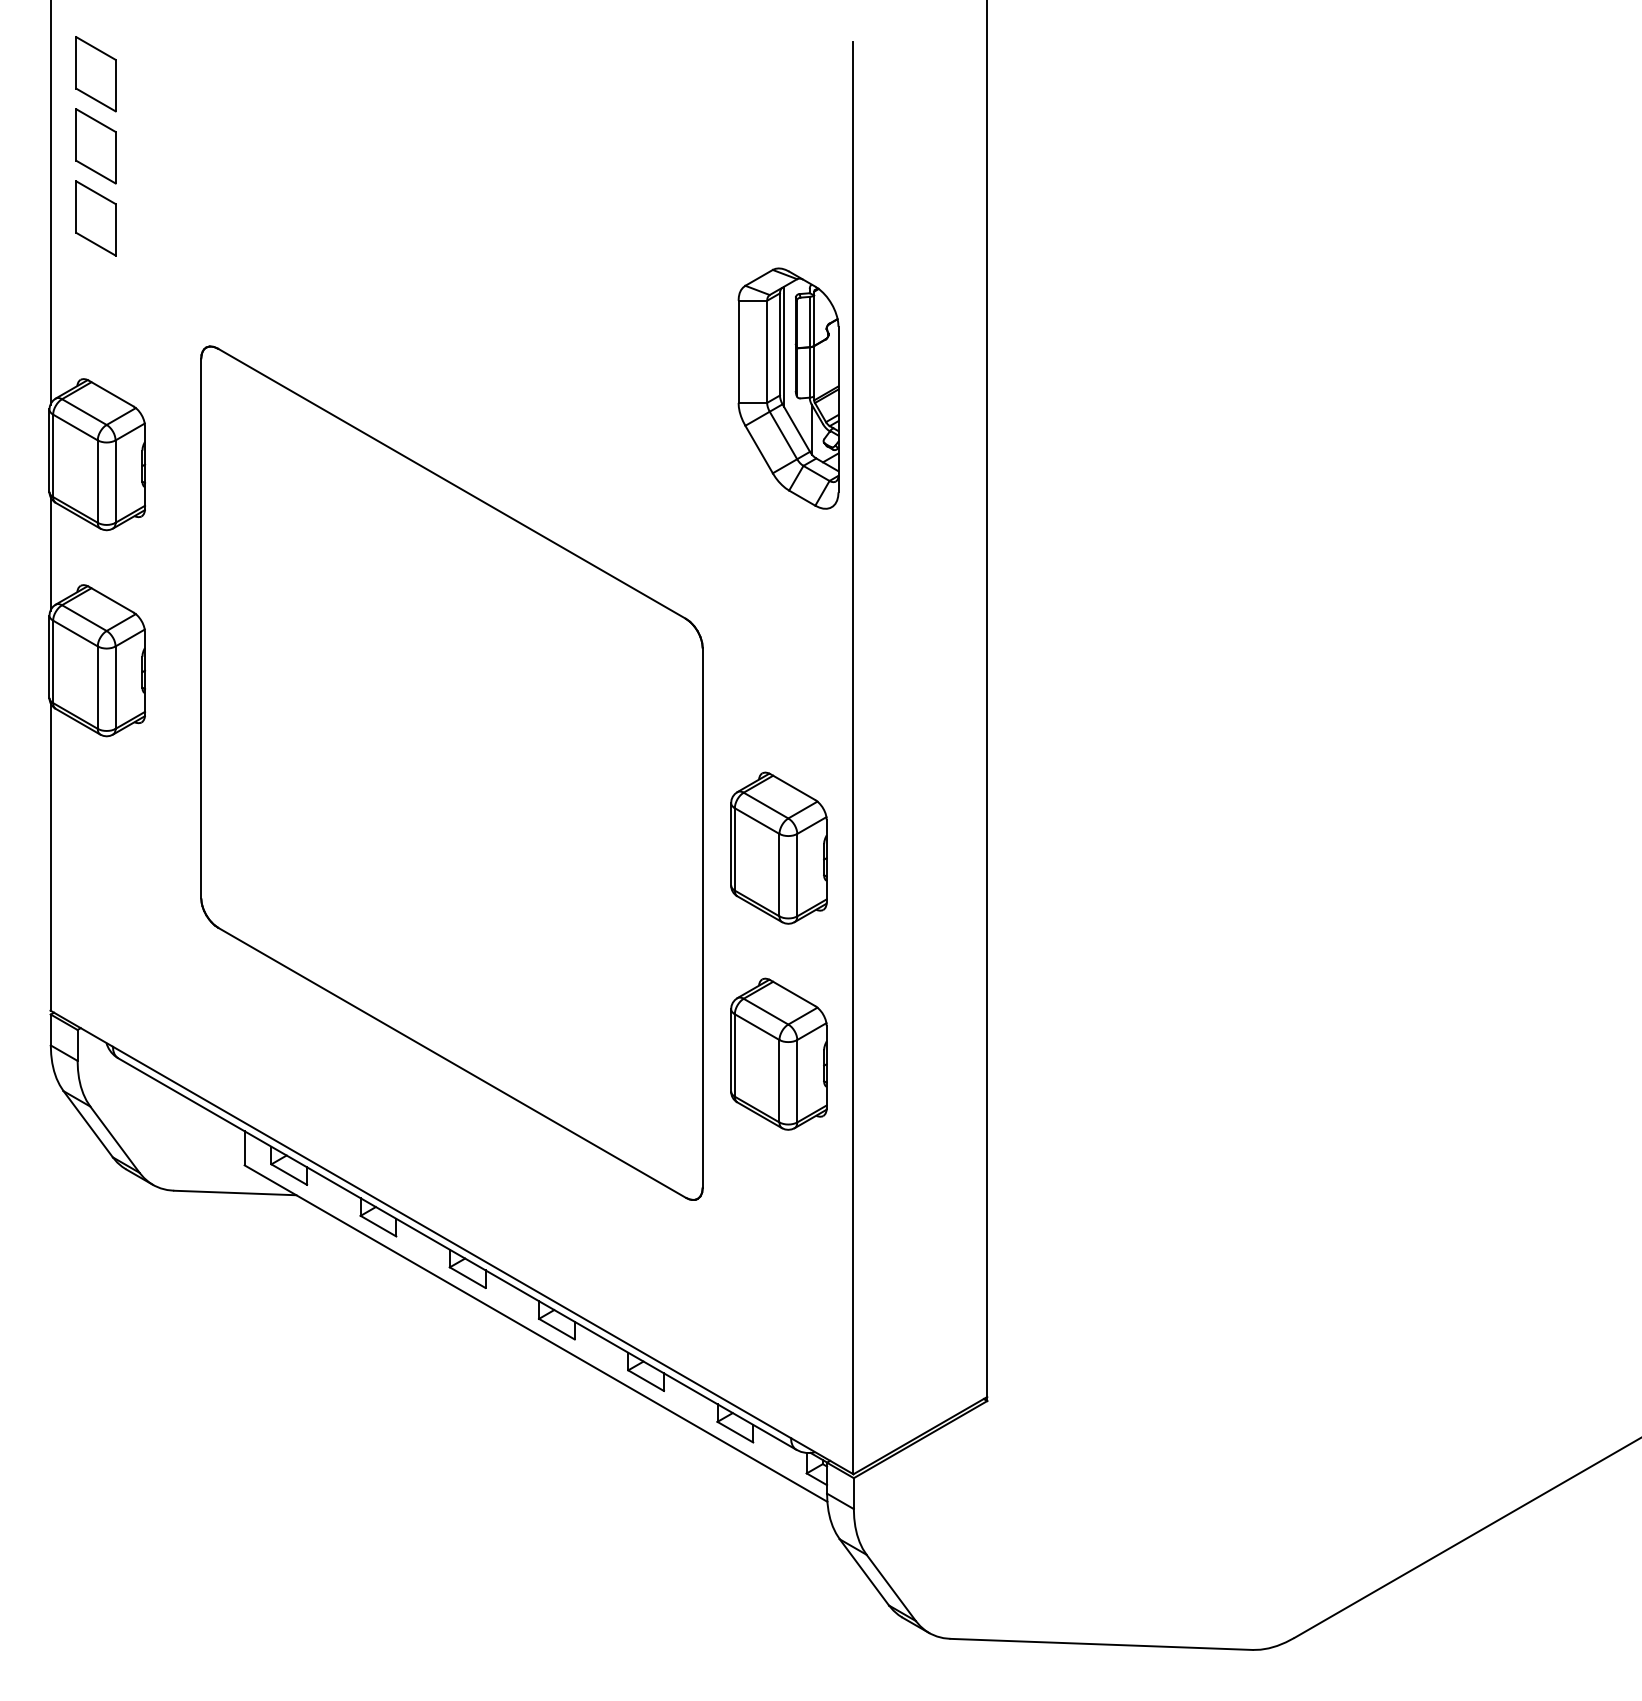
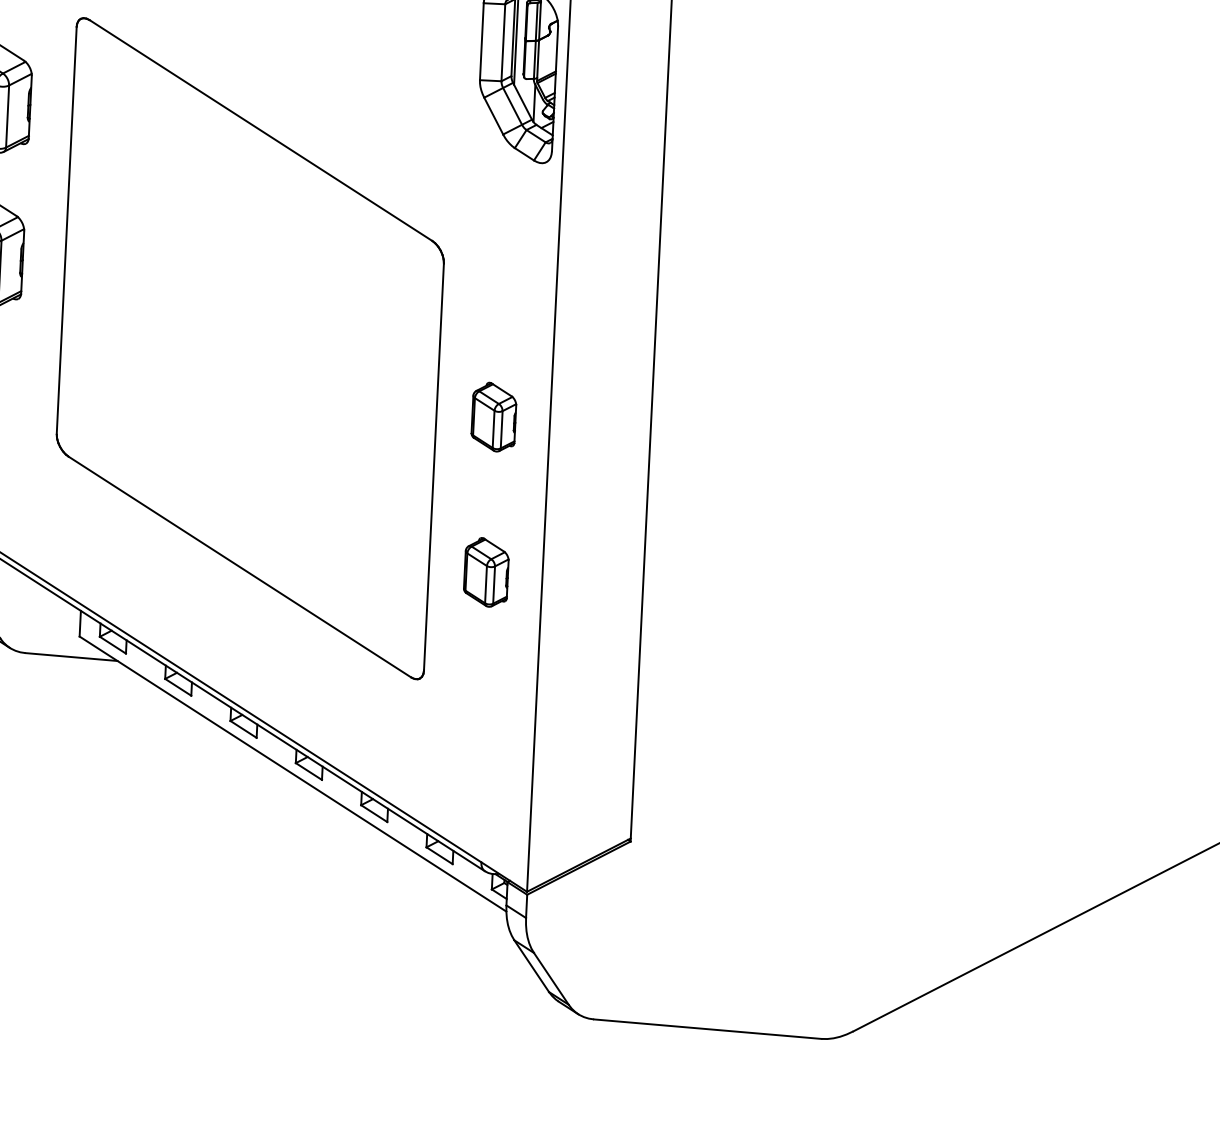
part: (778, 847) -> (493, 416), size x0.6
part: (778, 1053) -> (486, 571), size x0.6

